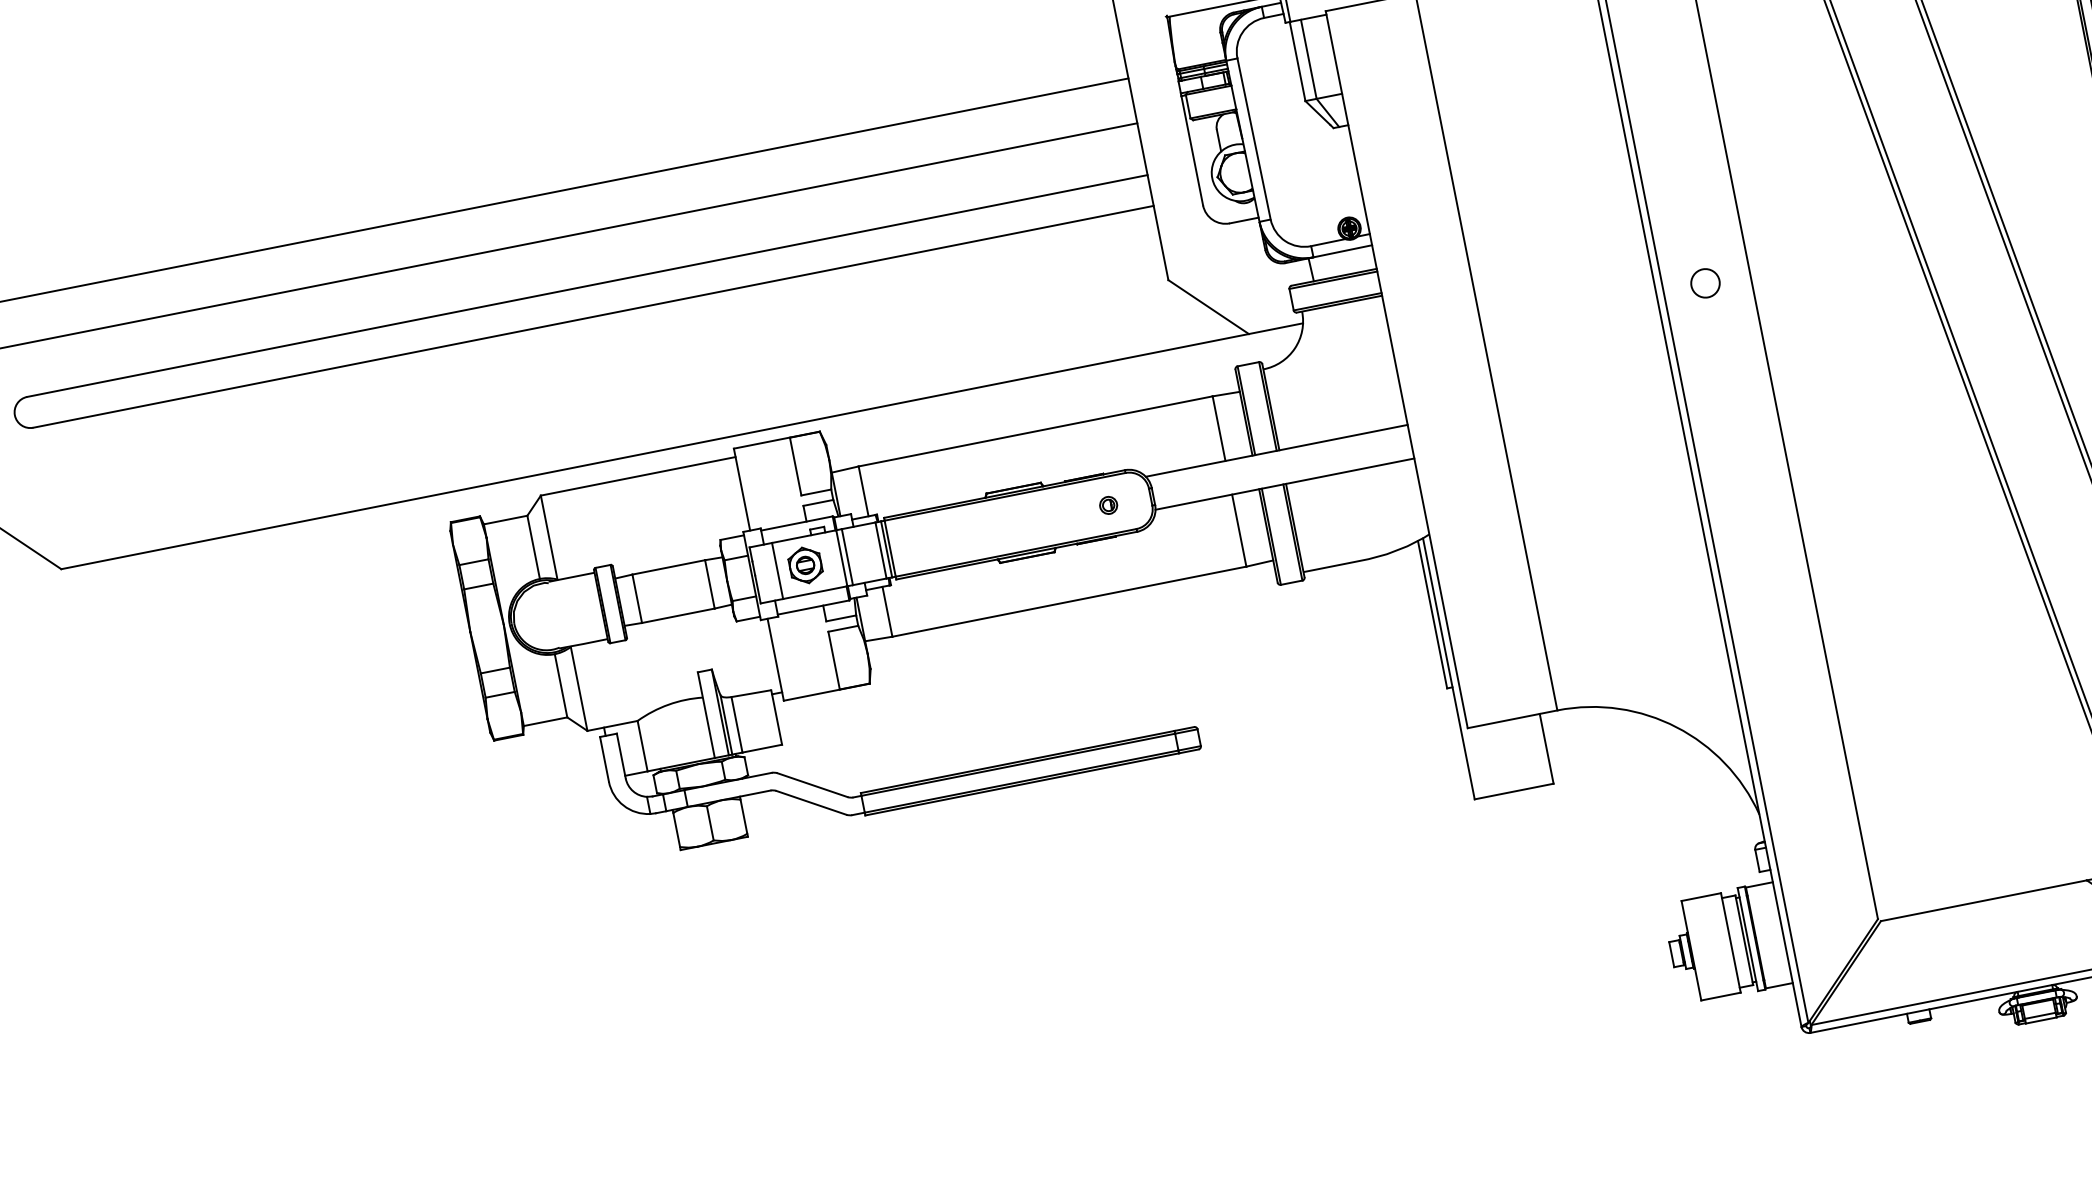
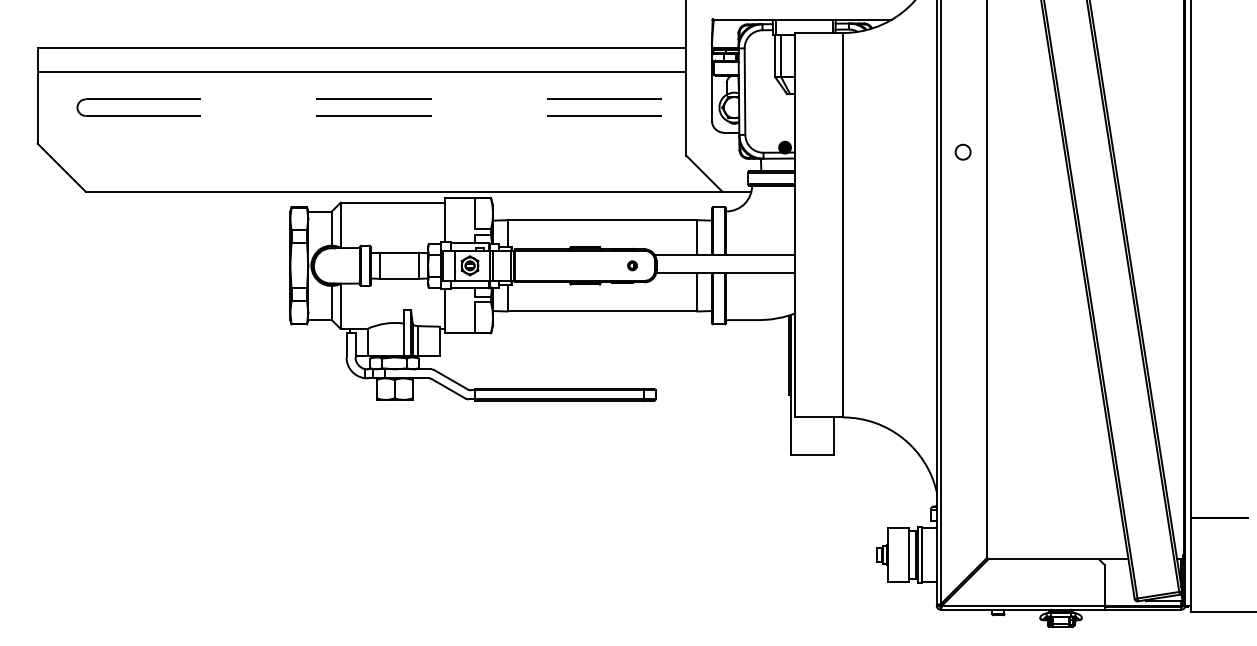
circle: (1704, 282) -> (962, 151), moved
line: (588, 286) -> (386, 99), solid -> dashed
line: (594, 315) -> (386, 115), solid -> dashed

